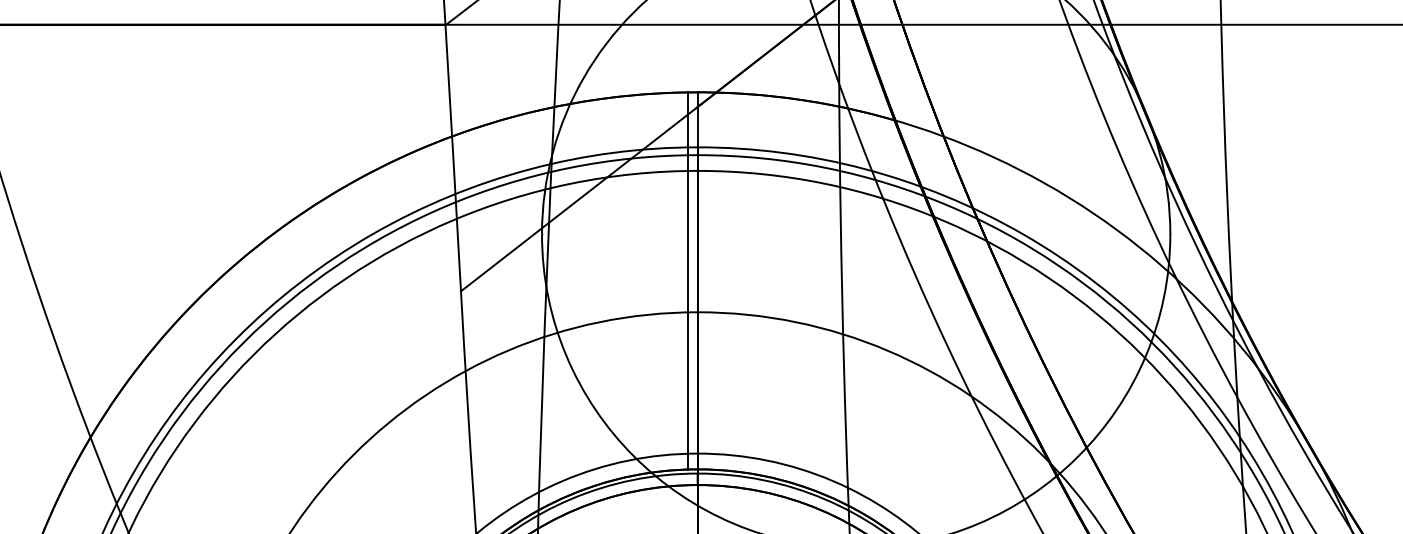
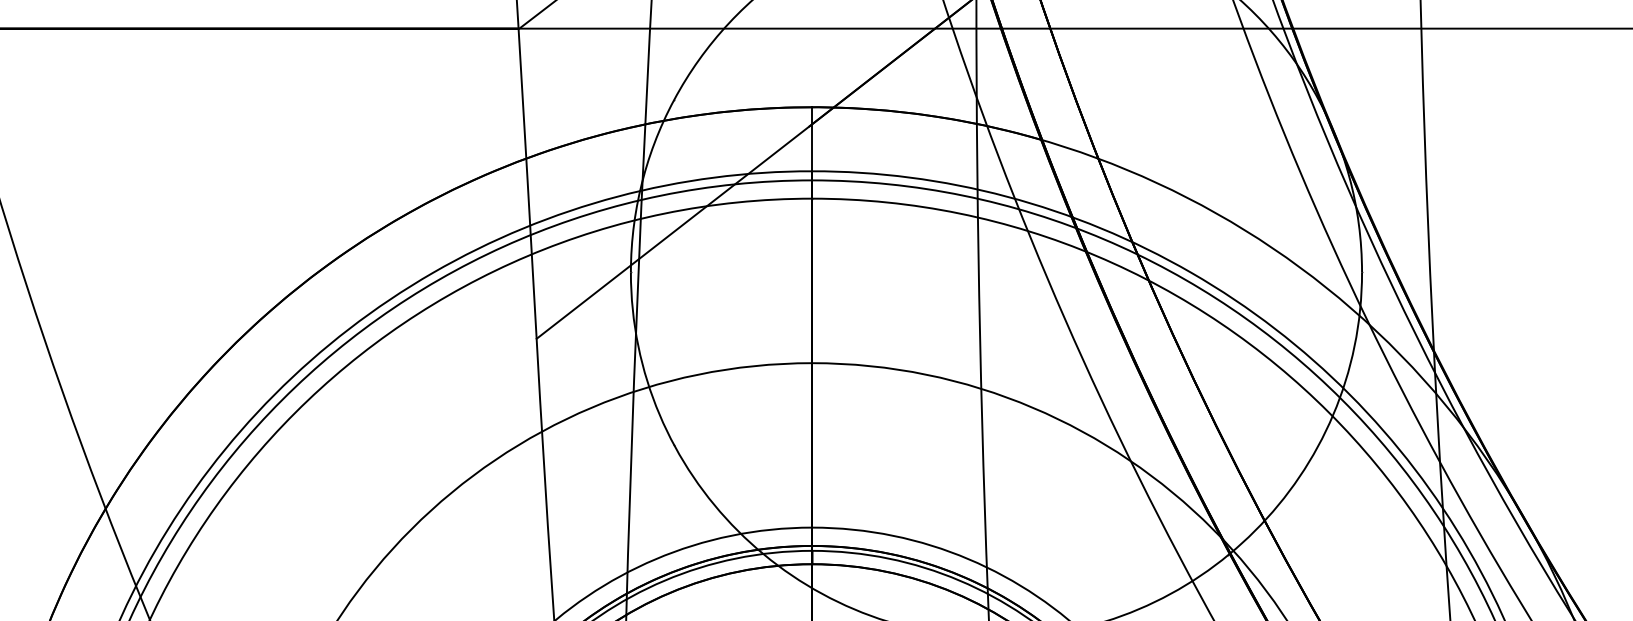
line: (687, 280) -> (800, 326), removed

